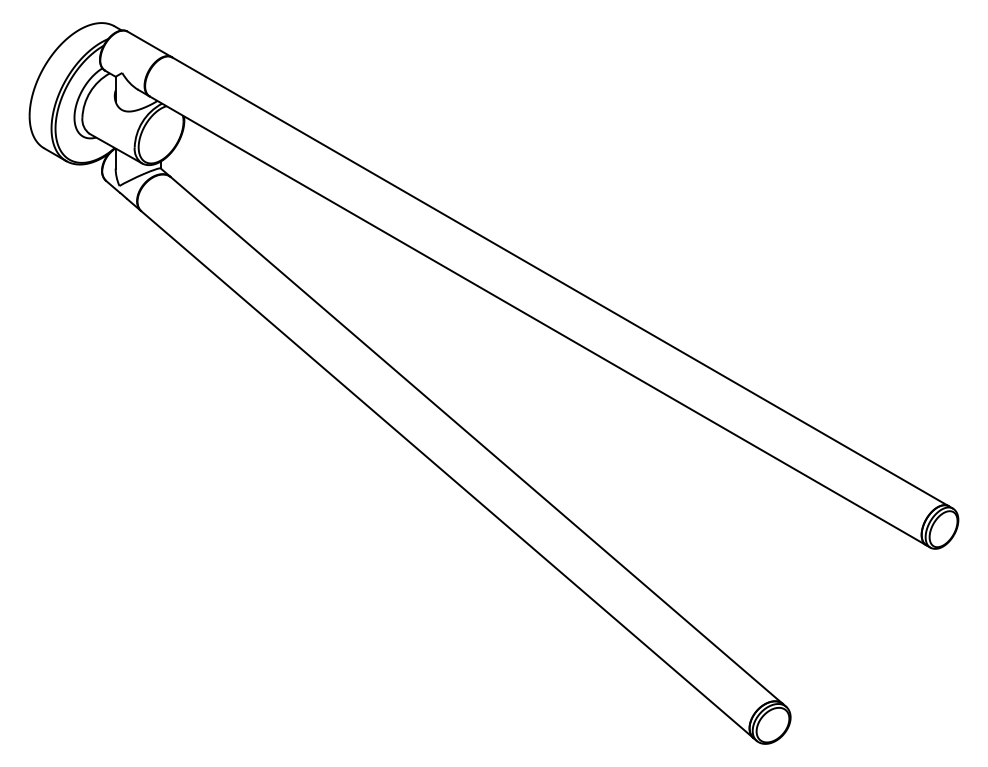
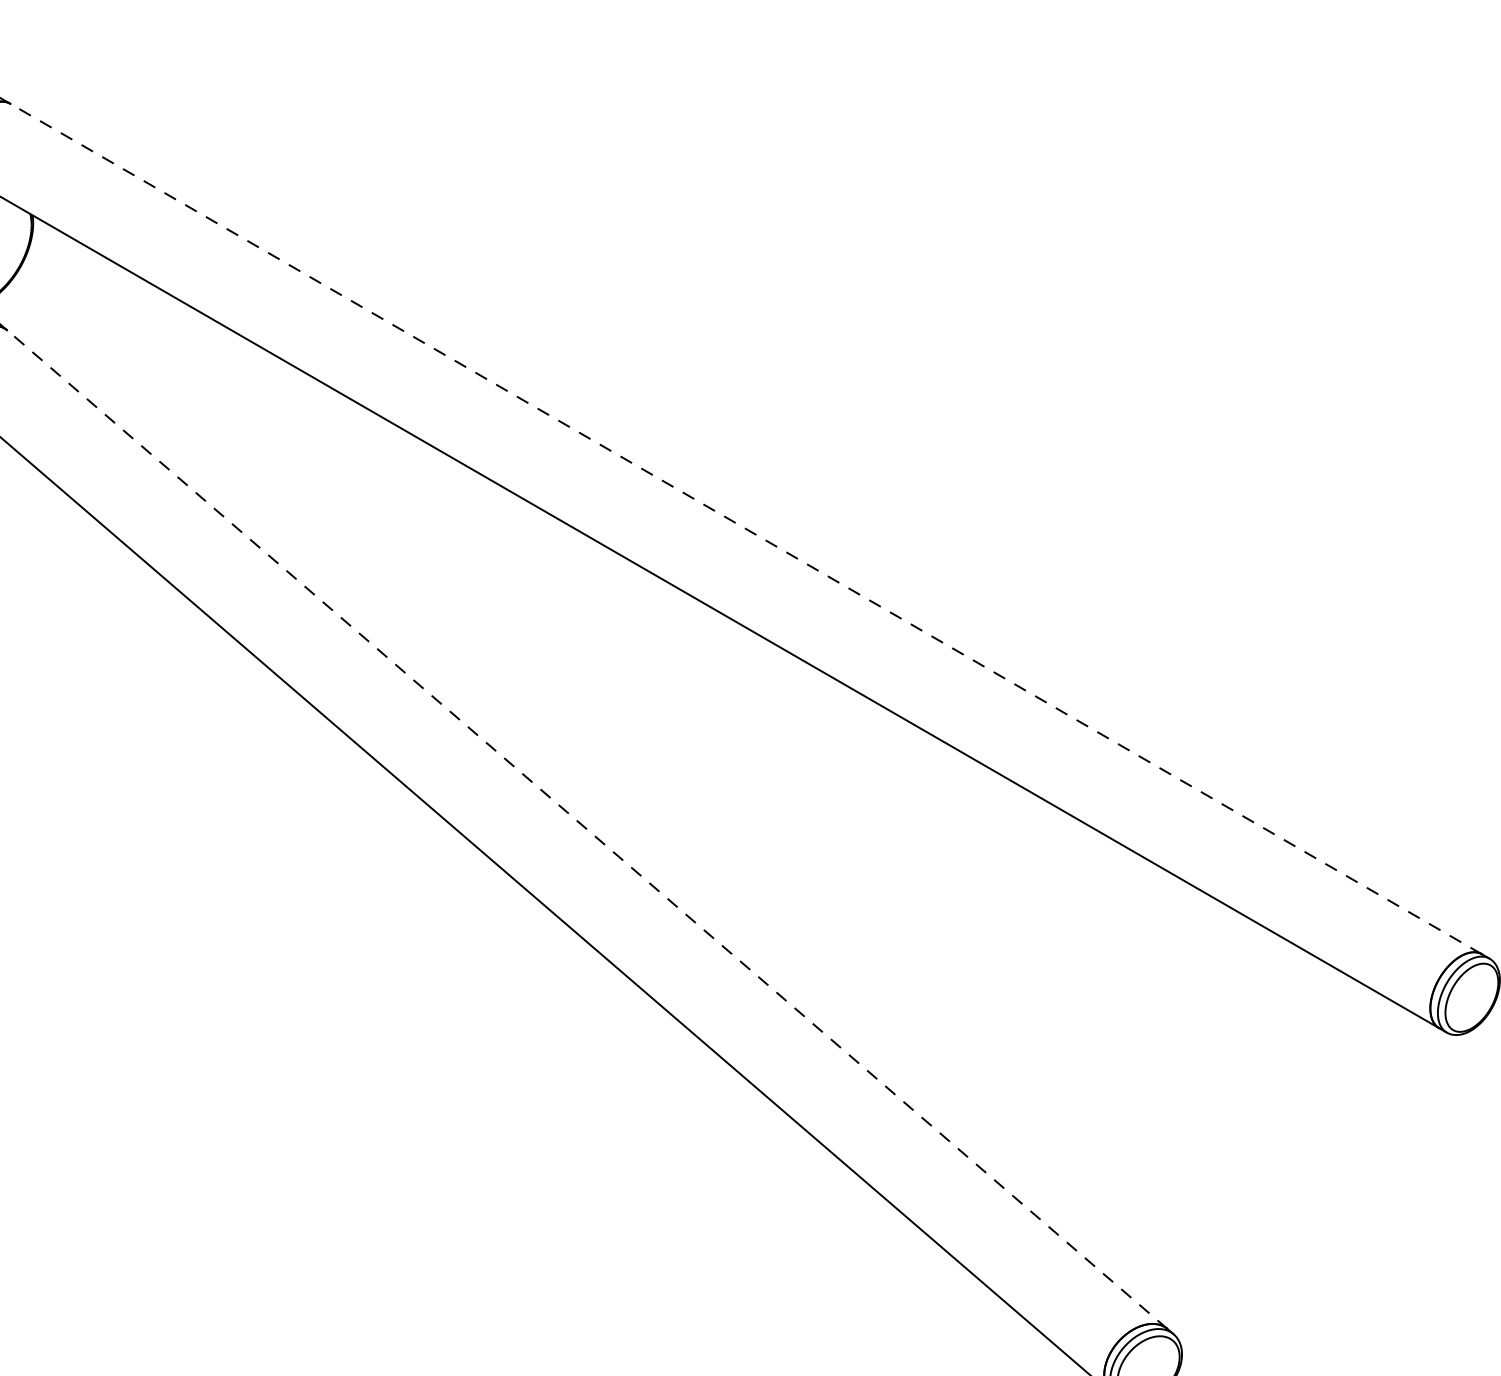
line: (560, 281) -> (745, 528), solid -> dashed
line: (476, 440) -> (586, 829), solid -> dashed

